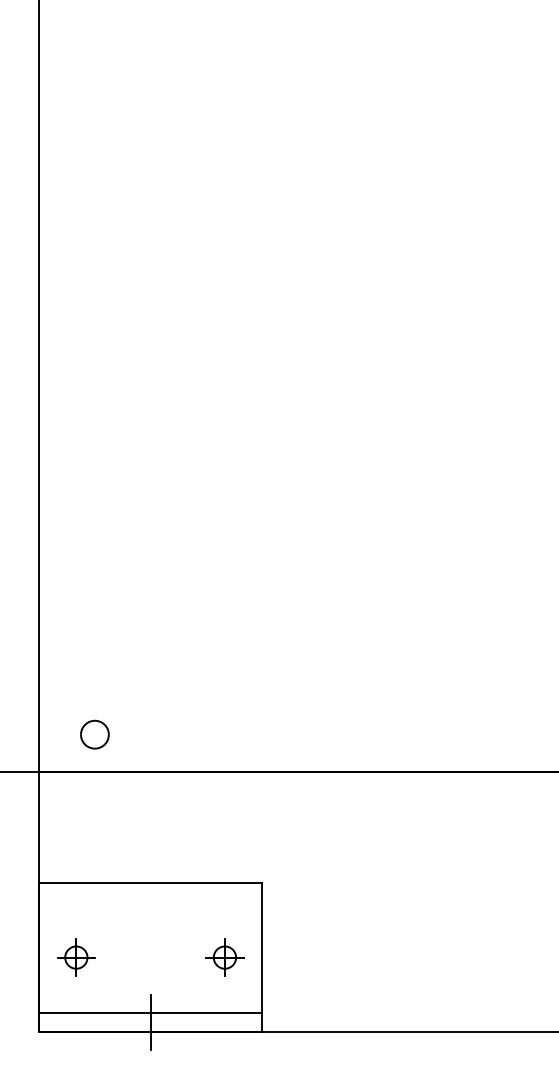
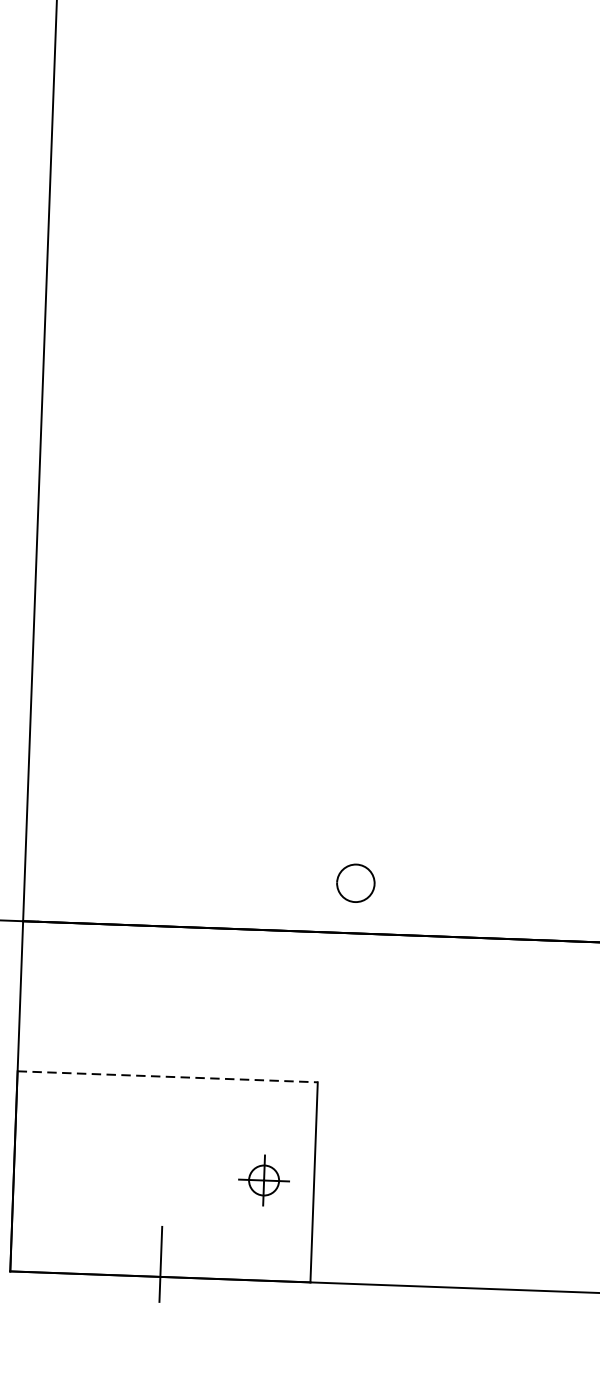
part: (94, 734) -> (355, 883), moved
line: (151, 883) -> (168, 1077), solid -> dashed
part: (76, 957) -> (64, 1173), removed
line: (150, 1013) -> (161, 1252), removed

